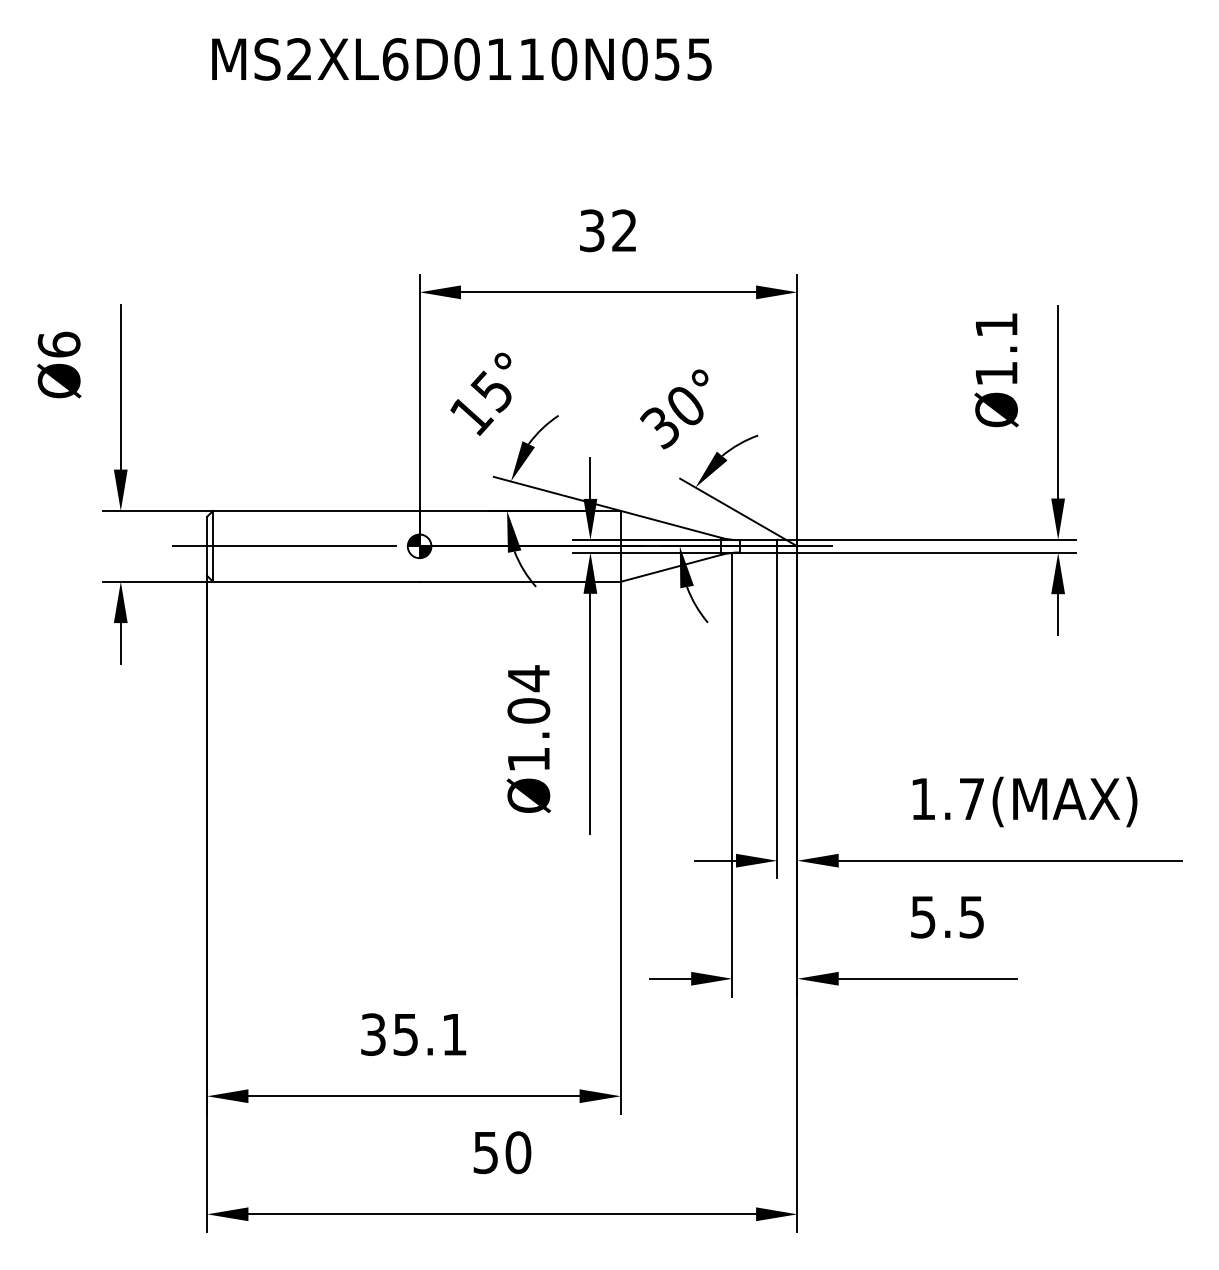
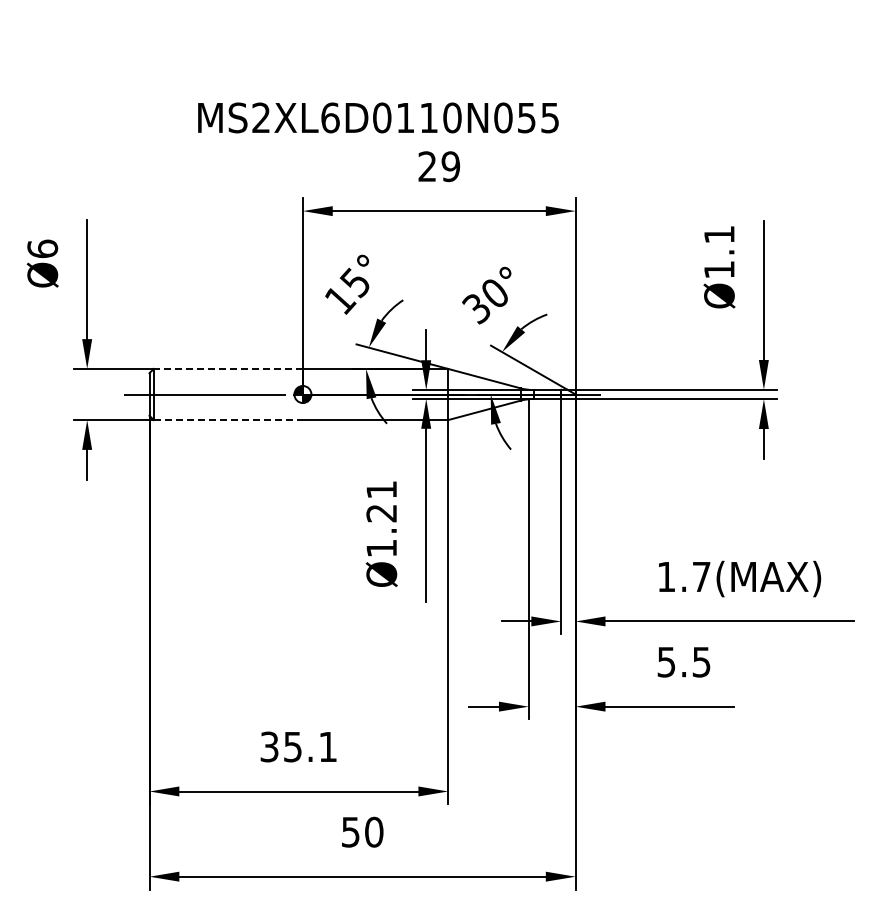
text: (461, 58) -> (378, 117), moved
text: (608, 230) -> (439, 166), 32 -> 29
line: (316, 510) -> (228, 368), solid -> dashed
line: (316, 582) -> (228, 420), solid -> dashed
text: (528, 694) -> (381, 501), Ø1.04 -> Ø1.21

